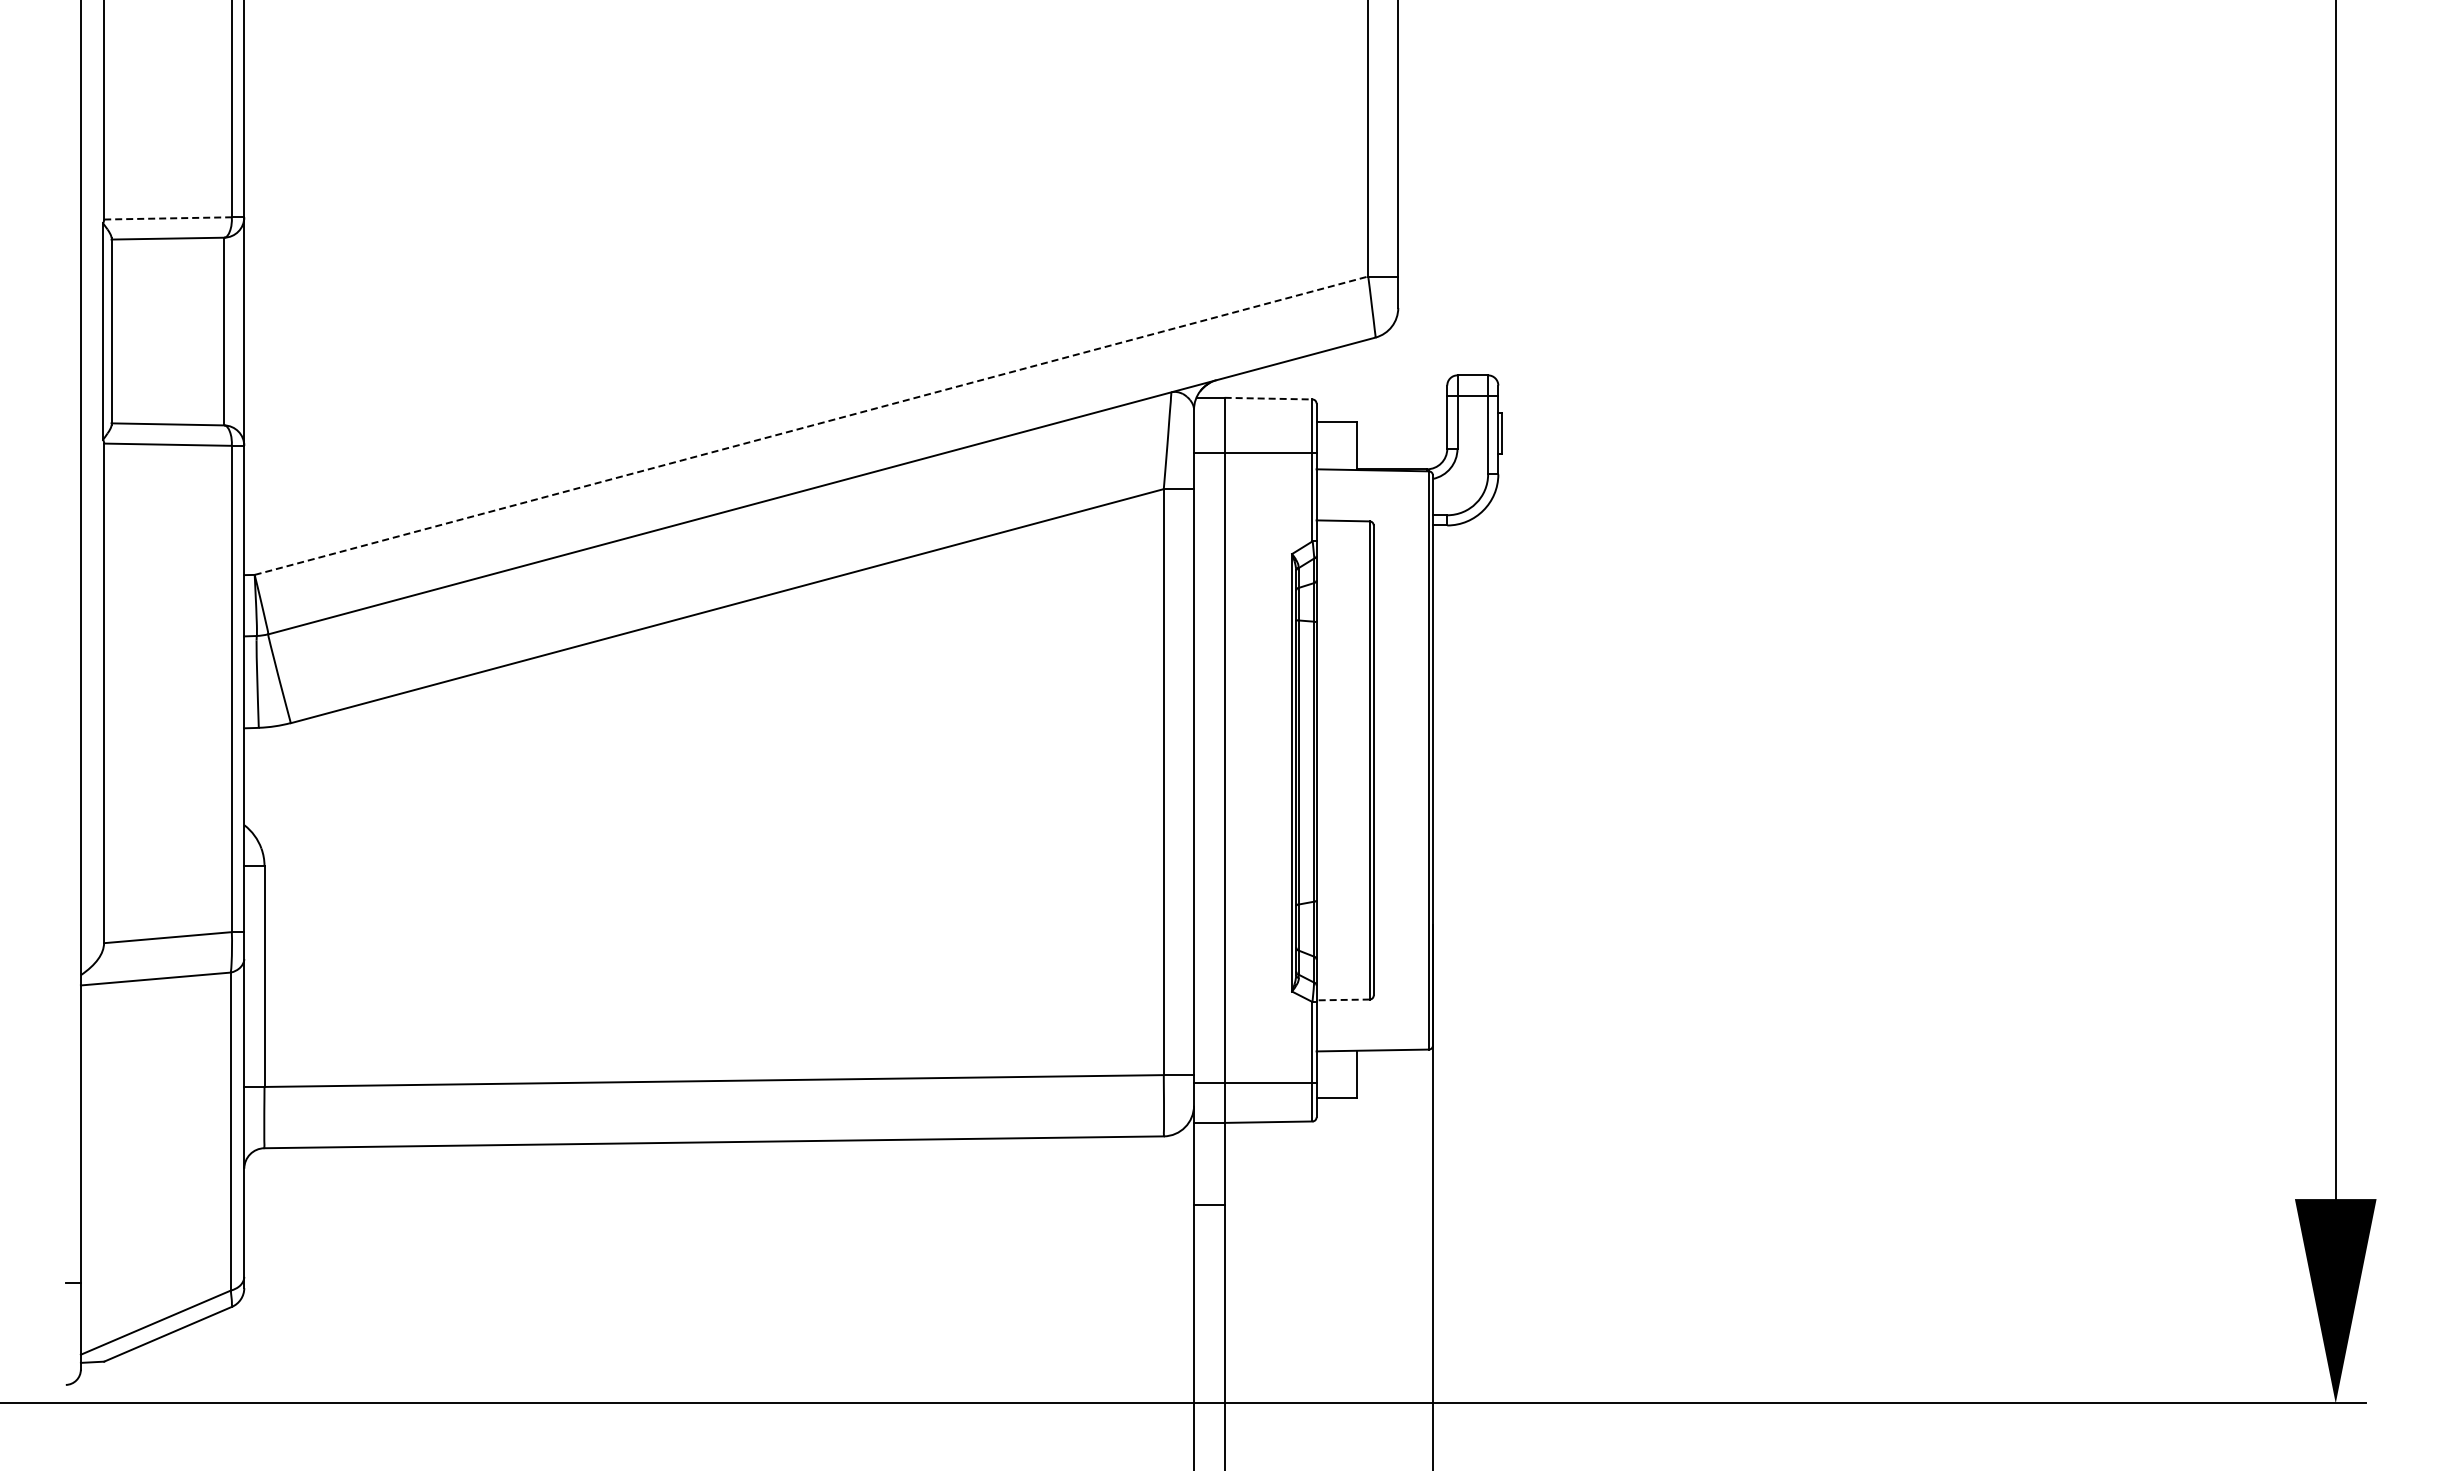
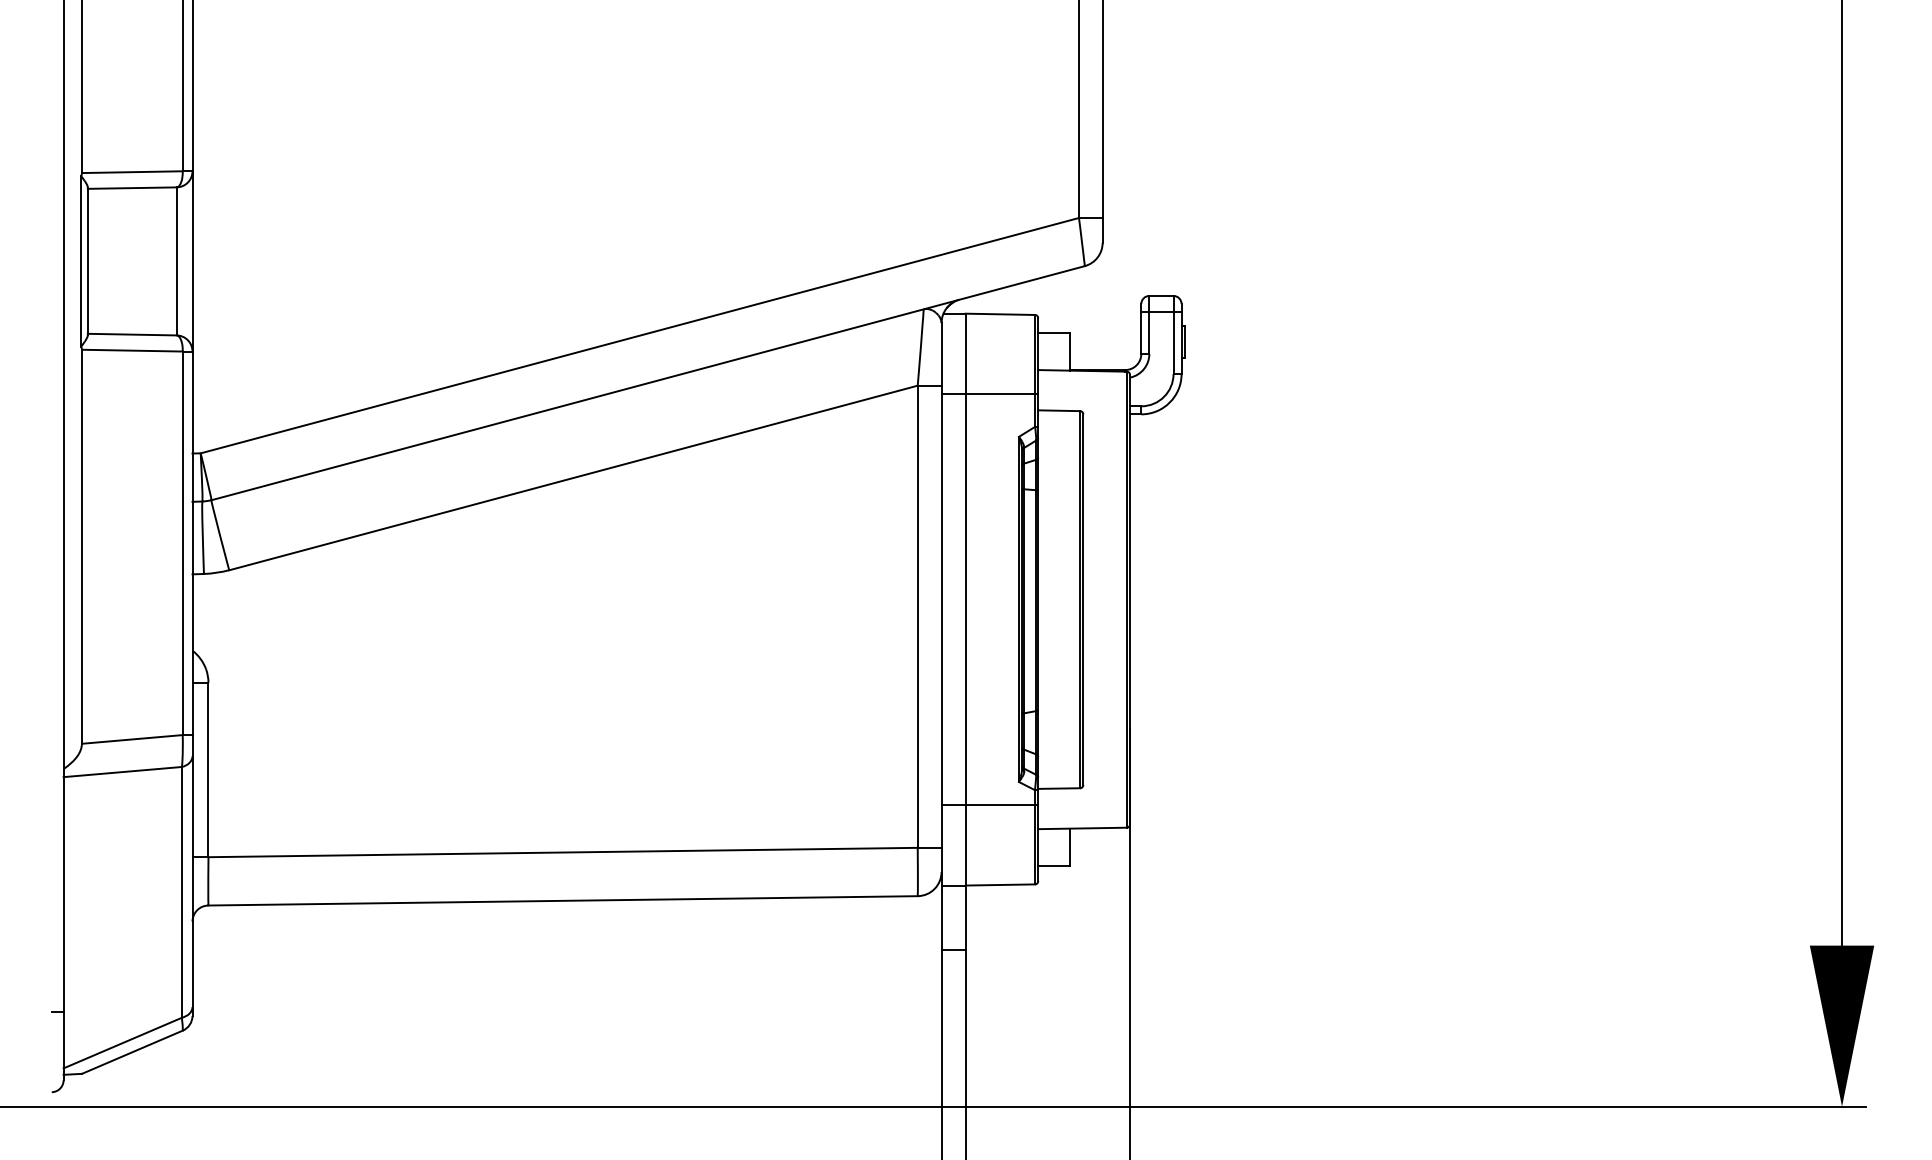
line: (168, 218) -> (132, 172), dashed -> solid
line: (1268, 398) -> (1000, 314), dashed -> solid
line: (811, 425) -> (639, 335), dashed -> solid
line: (1255, 452) -> (990, 393), moved
line: (1343, 999) -> (1059, 788), dashed -> solid
line: (1255, 1082) -> (990, 804), moved

